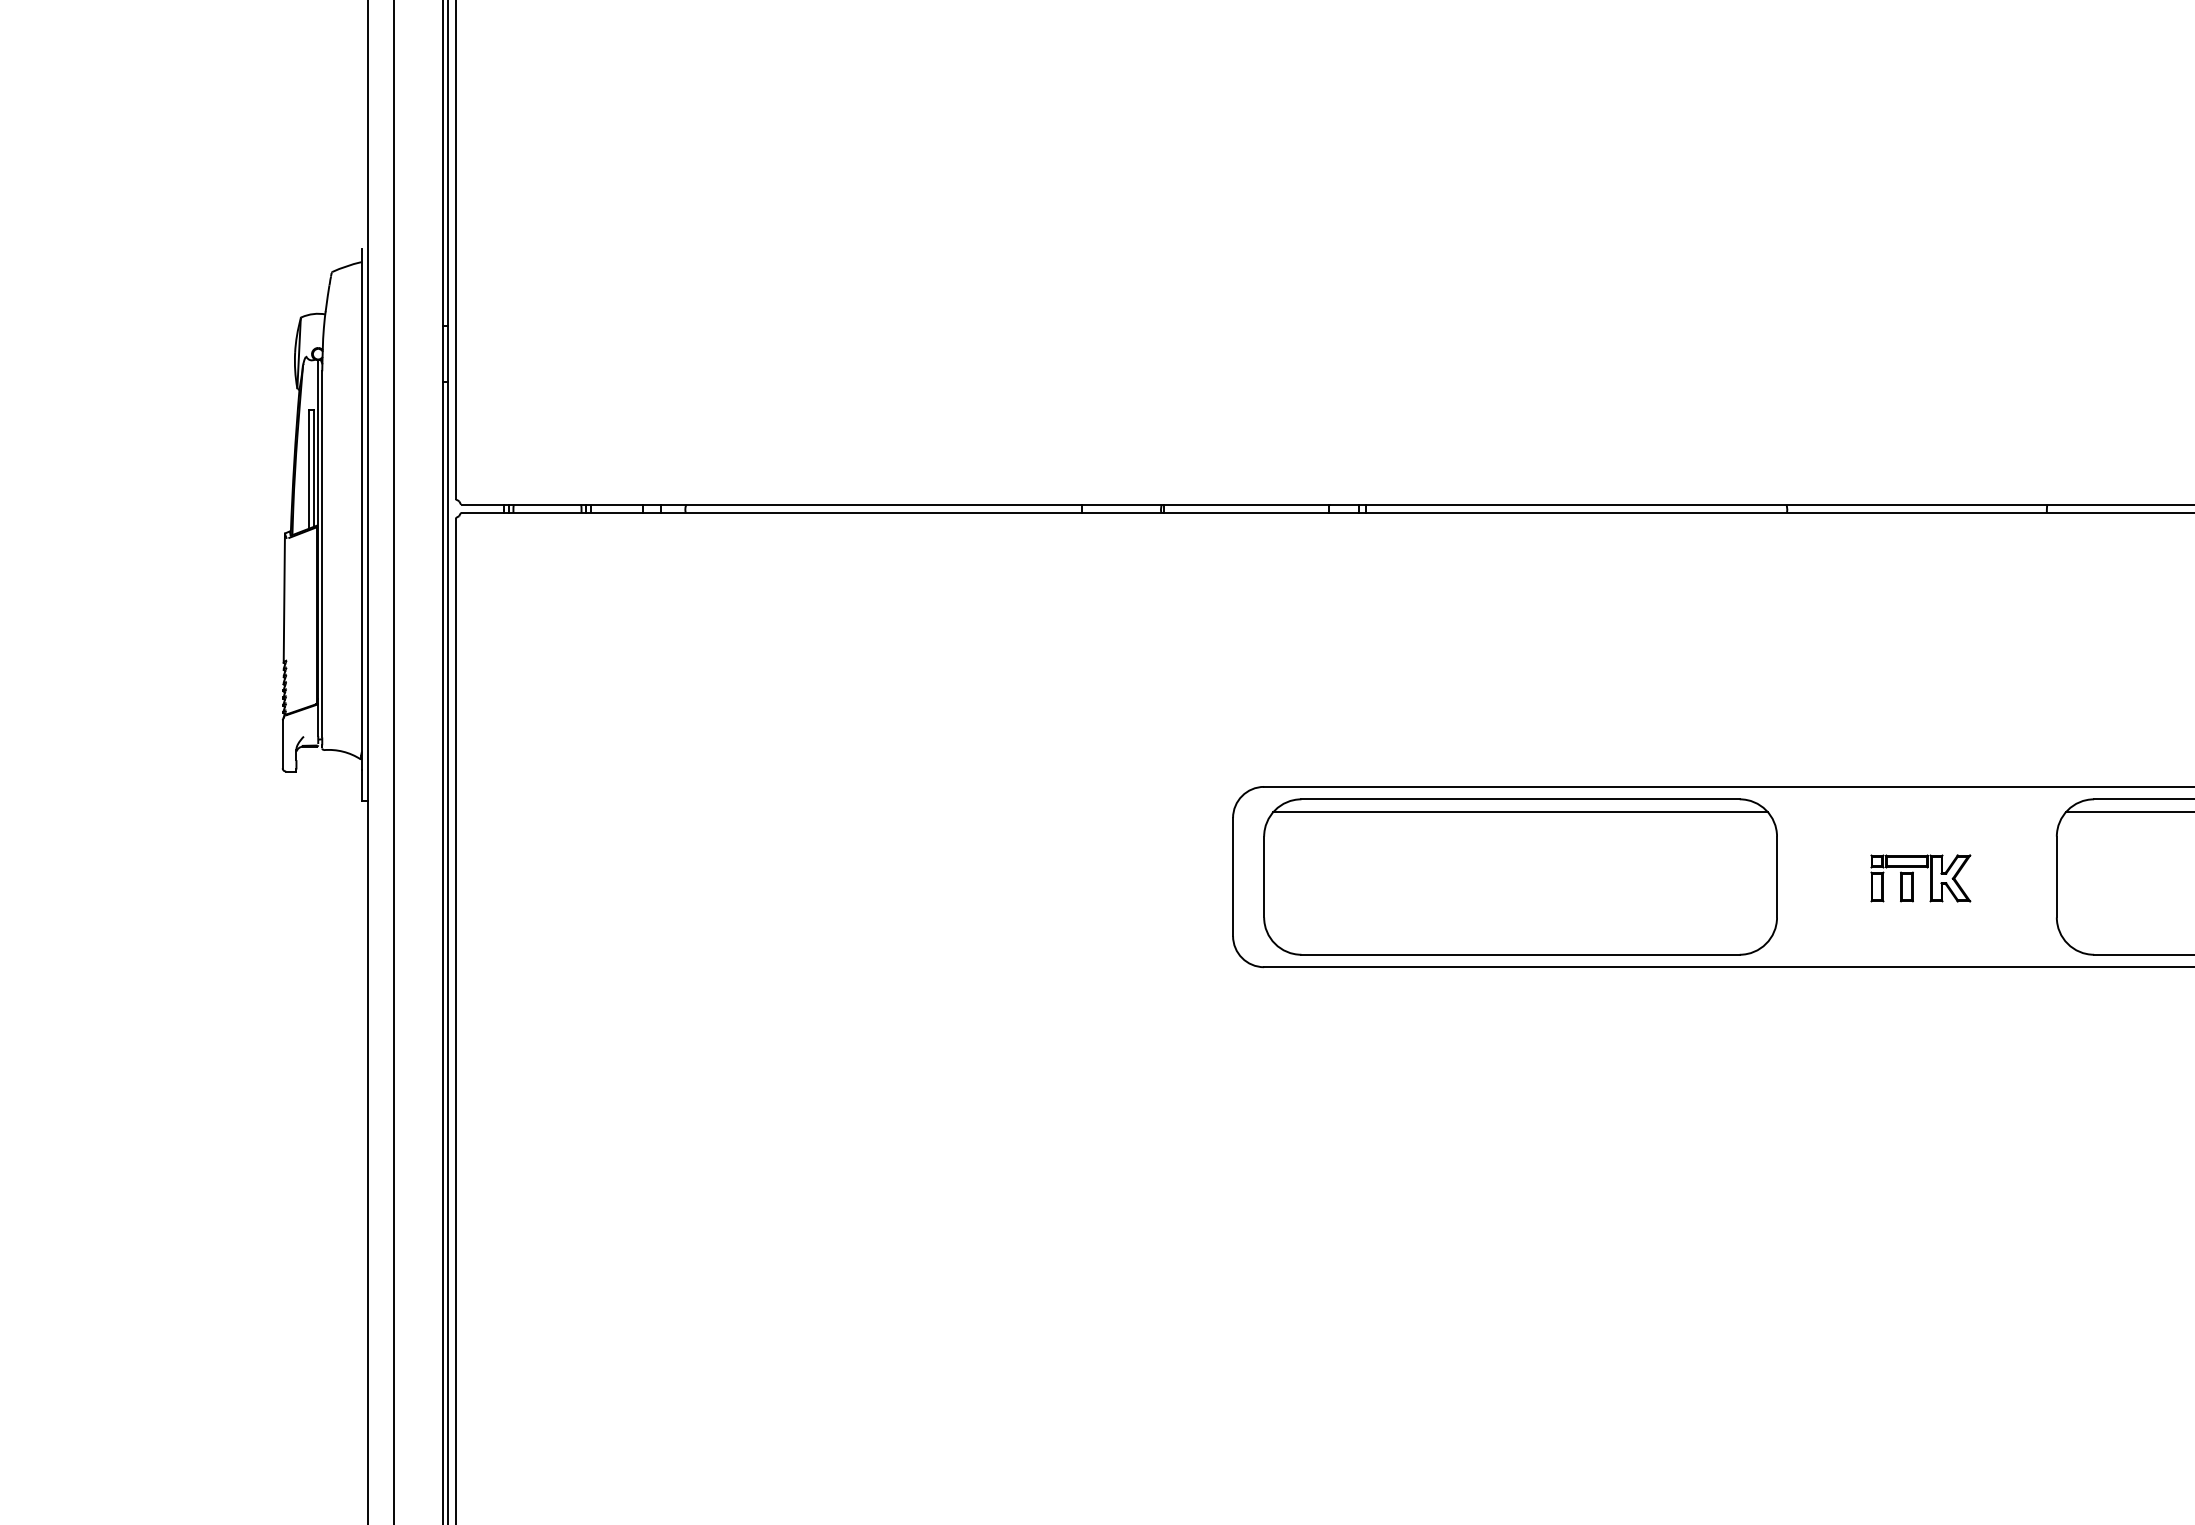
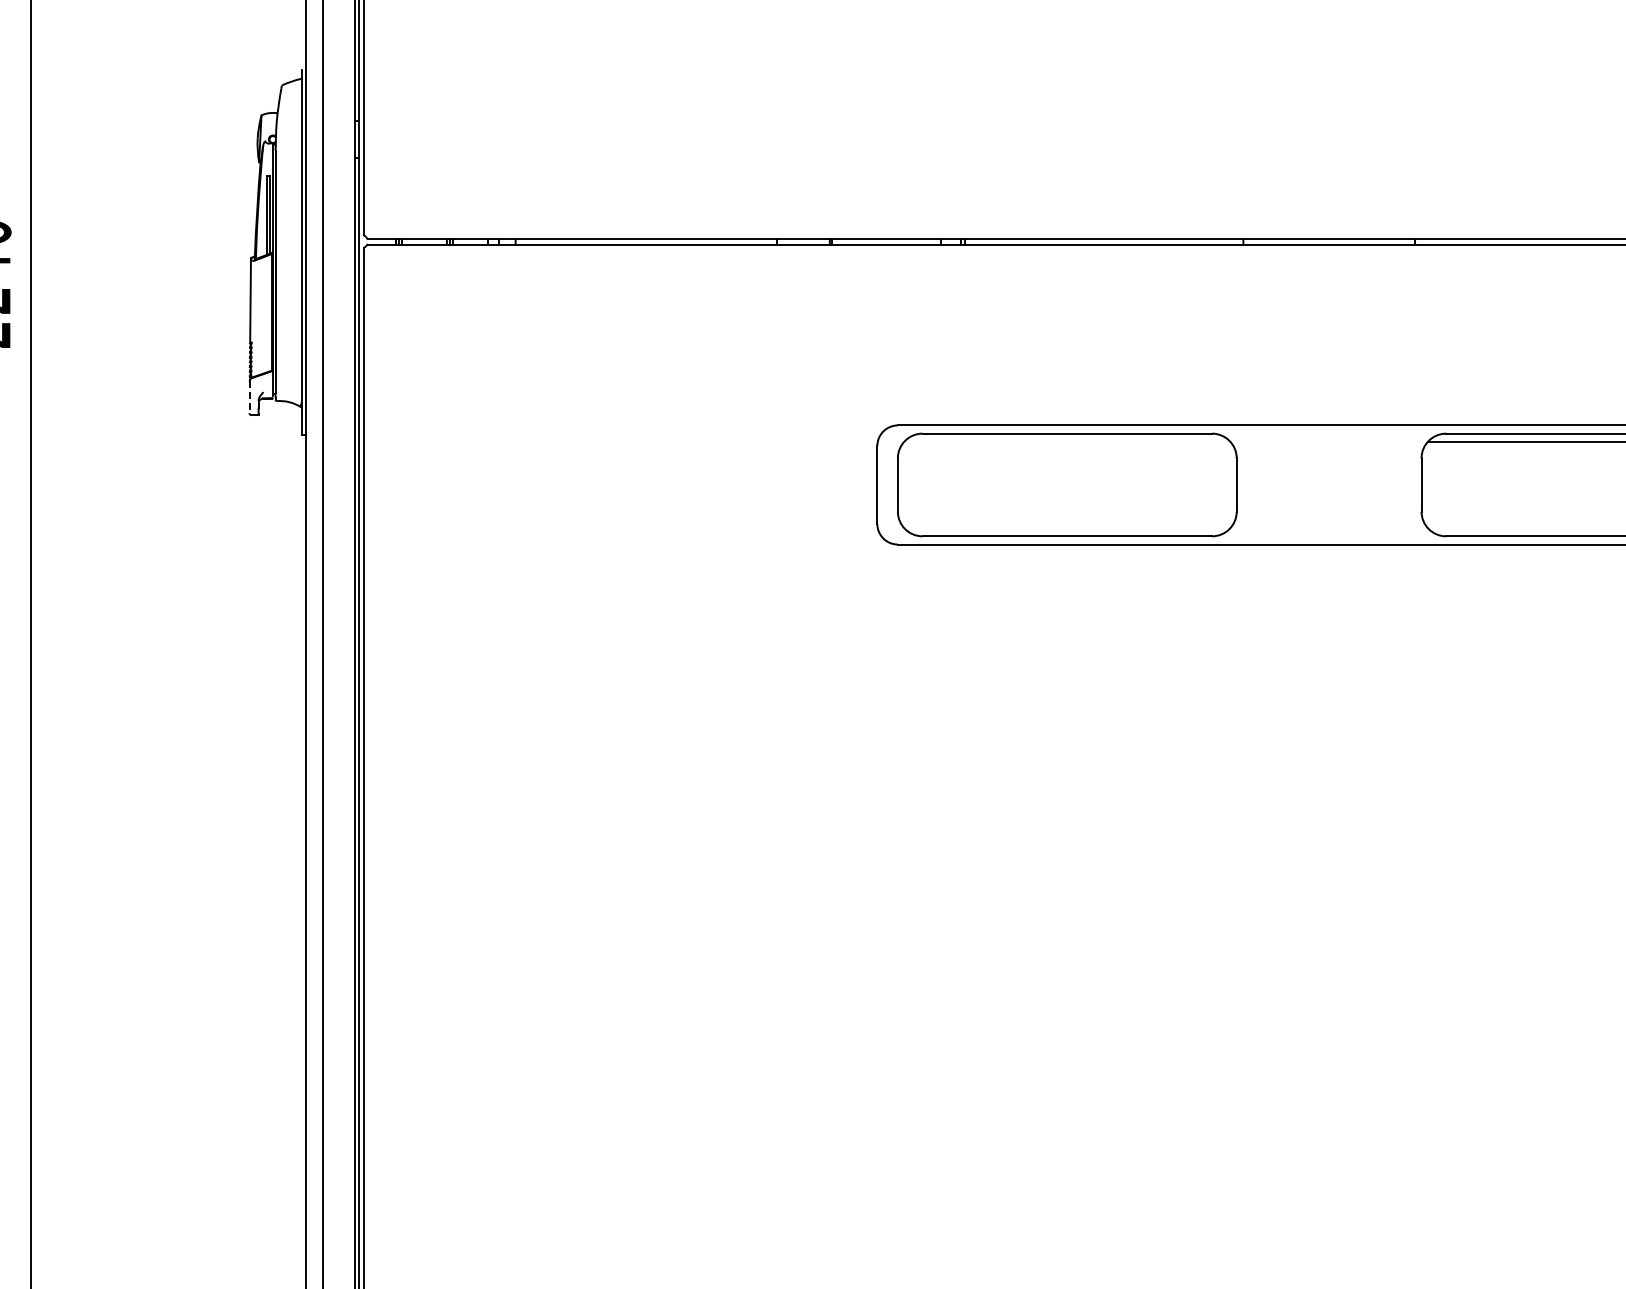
line: (282, 744) -> (249, 397), solid -> dashed
line: (1520, 812) -> (1067, 442), removed
part: (1920, 877) -> (1331, 485), removed

